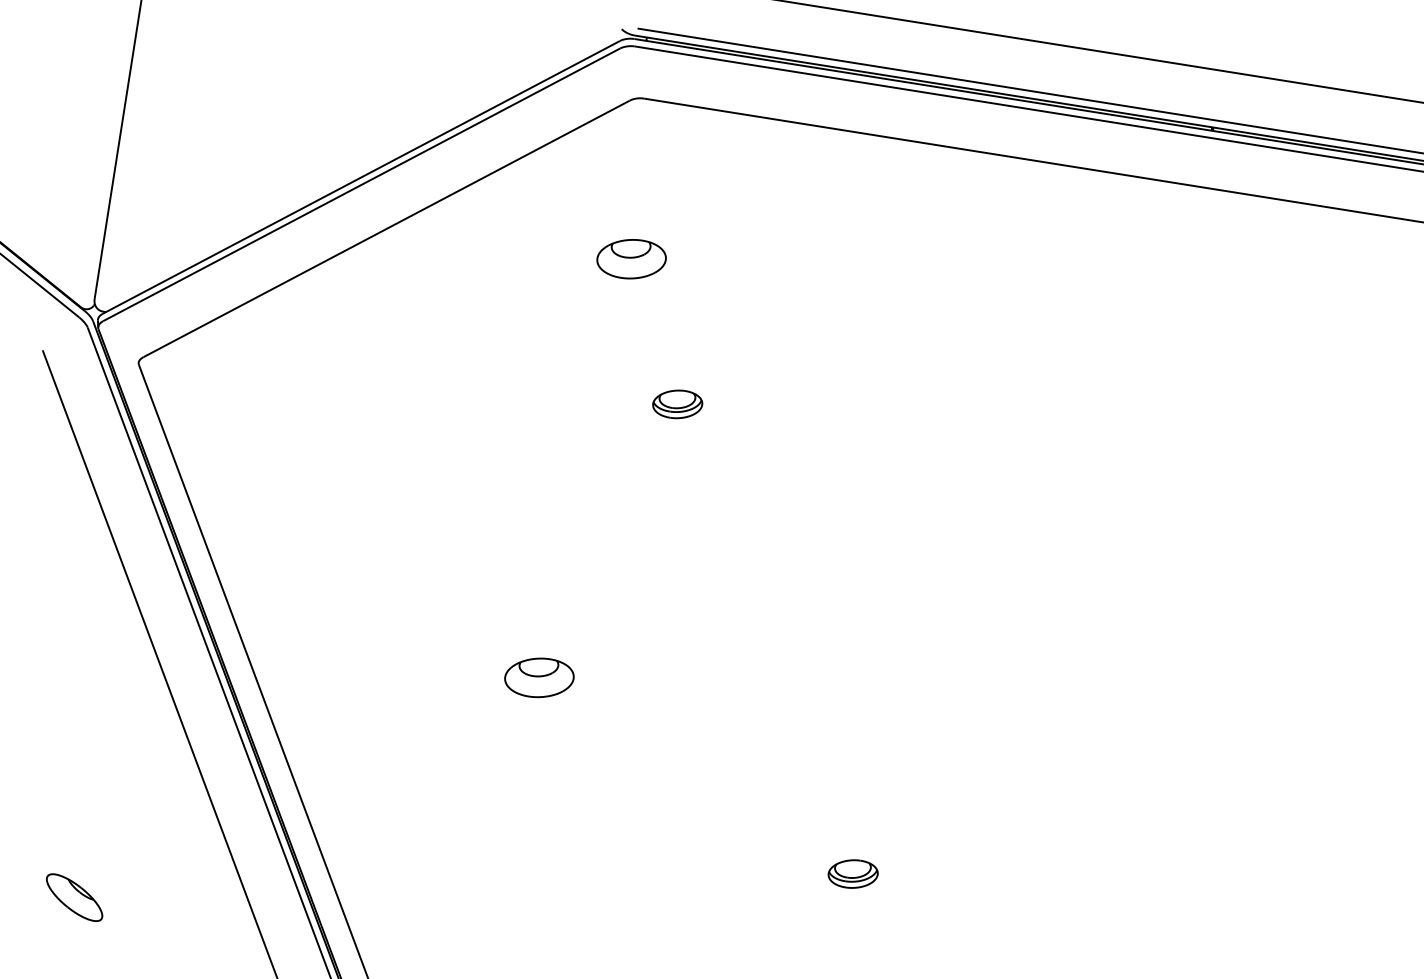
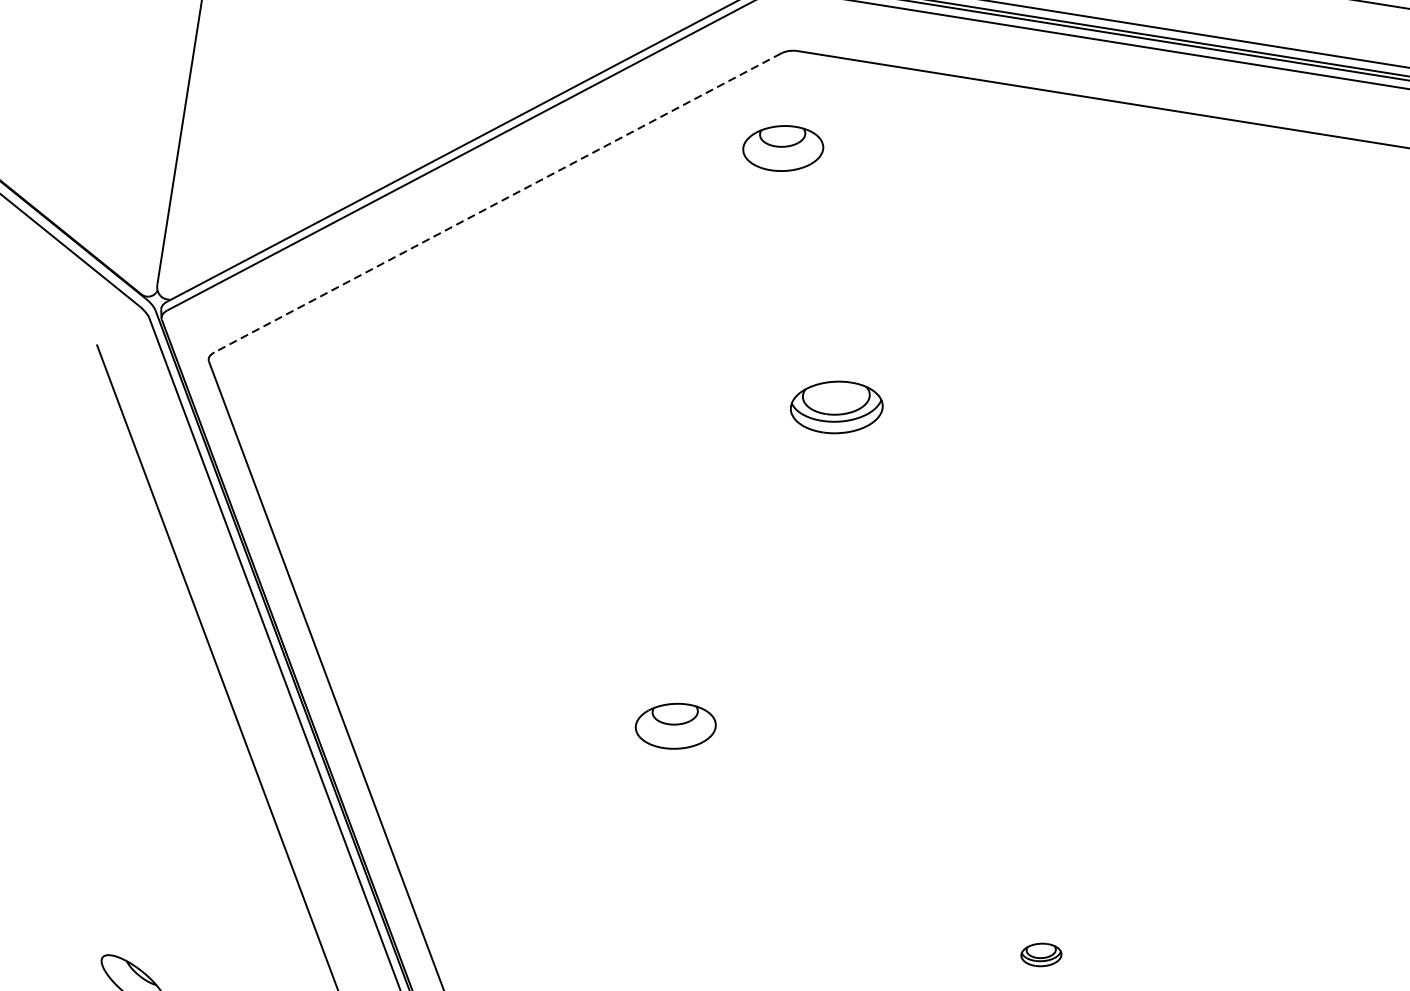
line: (386, 228) -> (497, 202), solid -> dashed
part: (631, 259) -> (783, 148), moved
part: (677, 404) -> (836, 407), size x1.6
part: (852, 873) -> (1040, 954), size x0.7

